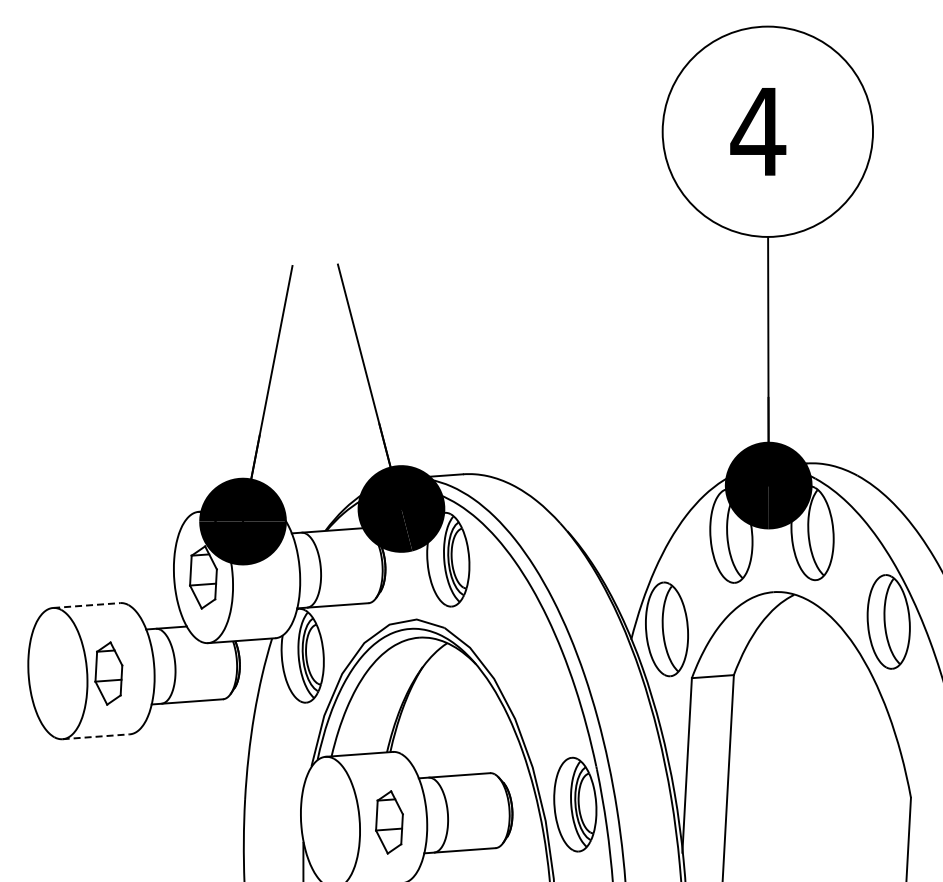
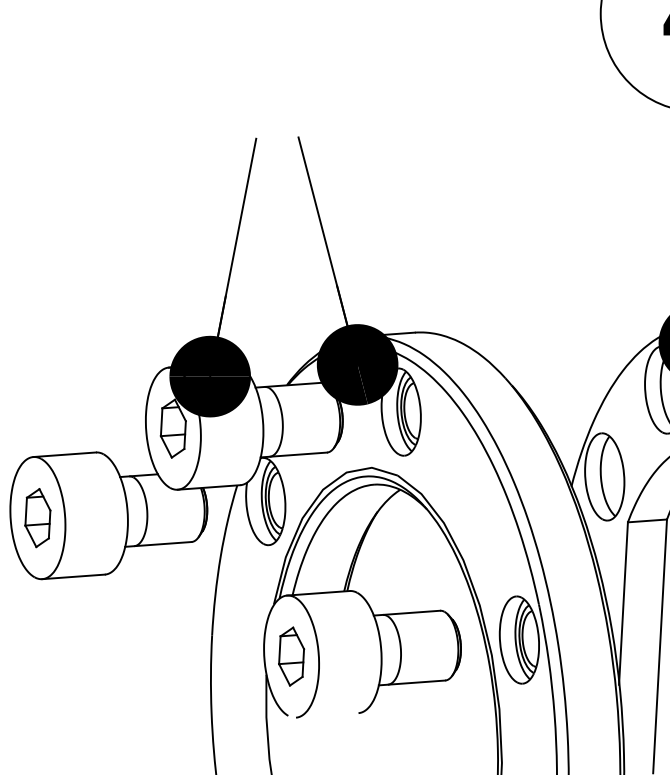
line: (86, 605) -> (64, 454), dashed -> solid
part: (108, 673) -> (37, 518), moved
line: (96, 736) -> (73, 576), dashed -> solid
part: (389, 822) -> (291, 656), moved

